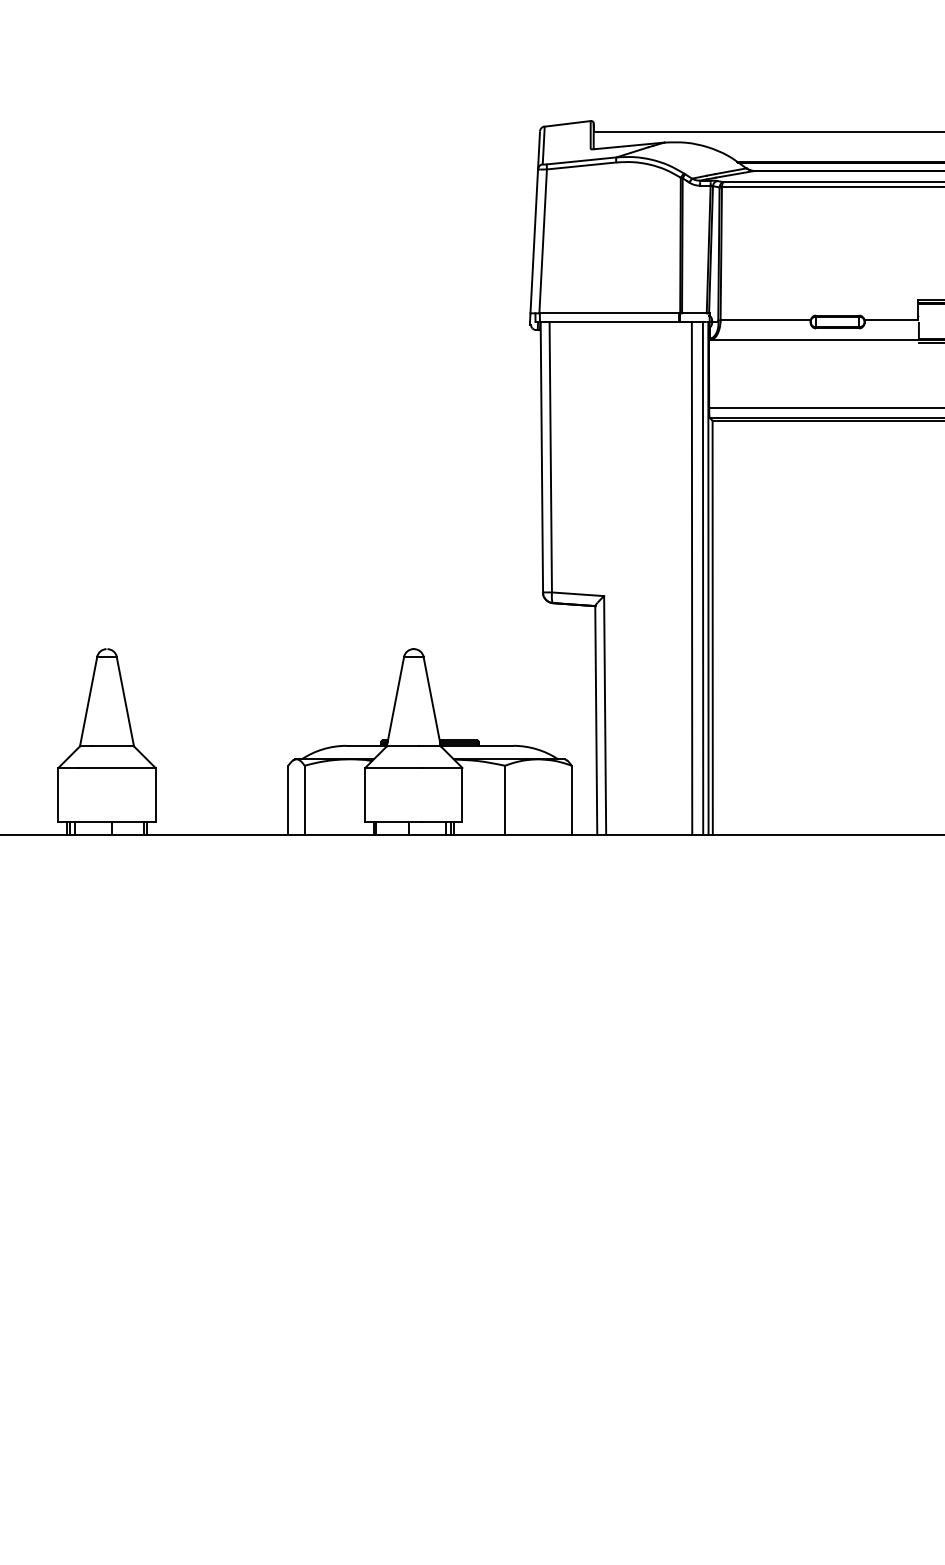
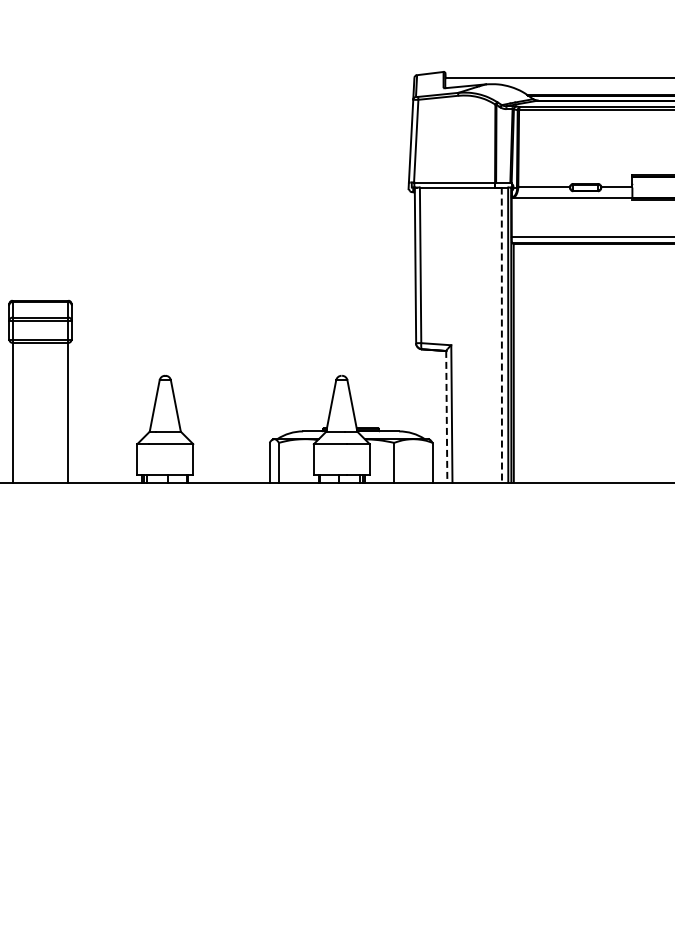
line: (691, 579) -> (501, 335), solid -> dashed
line: (595, 719) -> (446, 416), solid -> dashed

